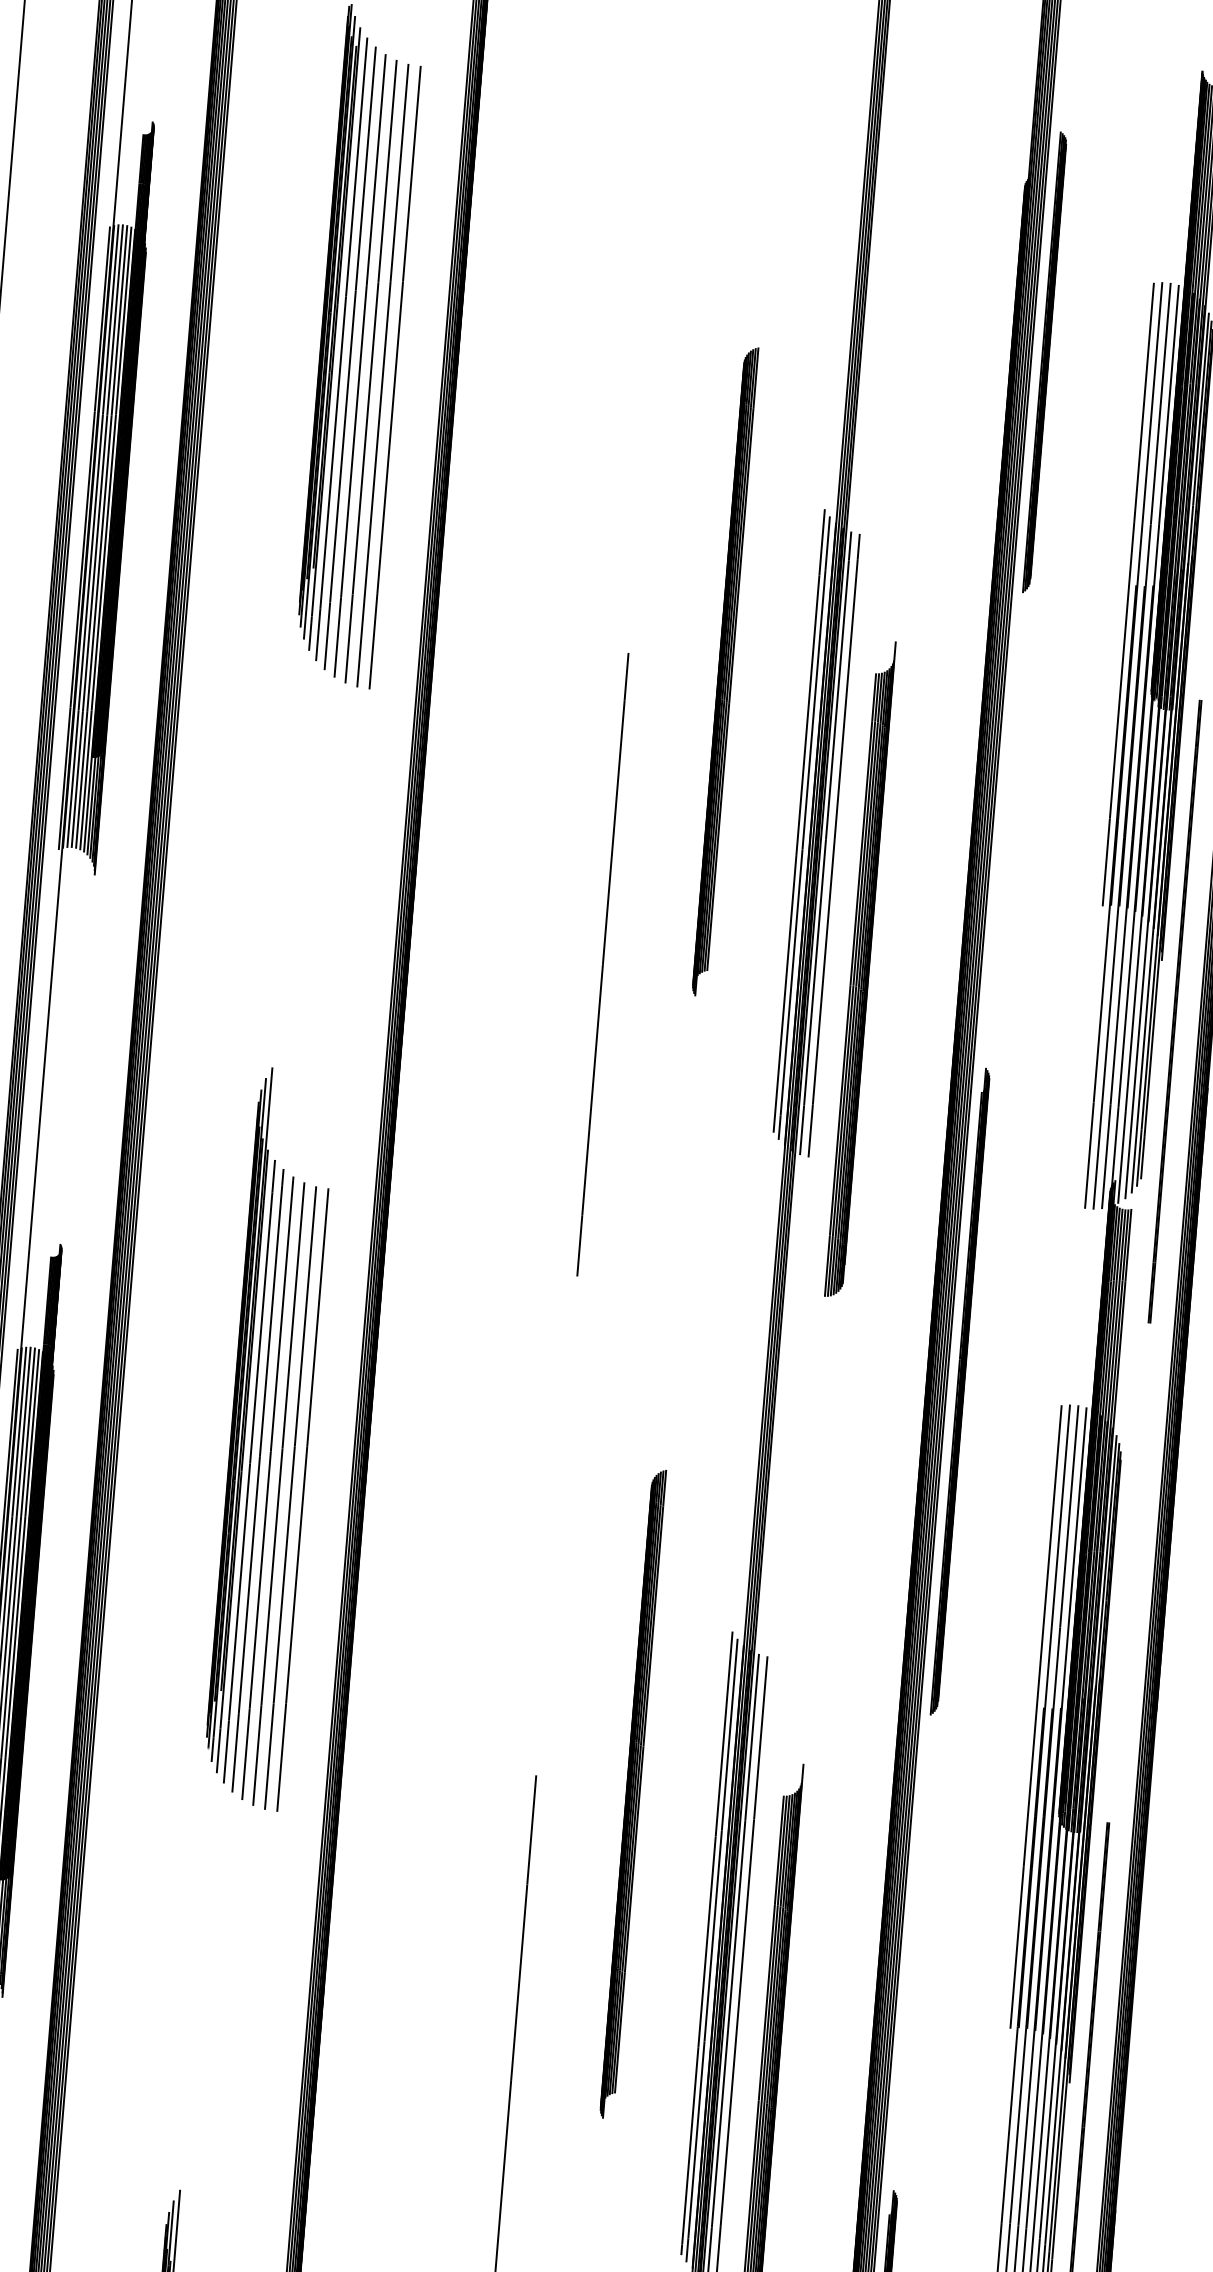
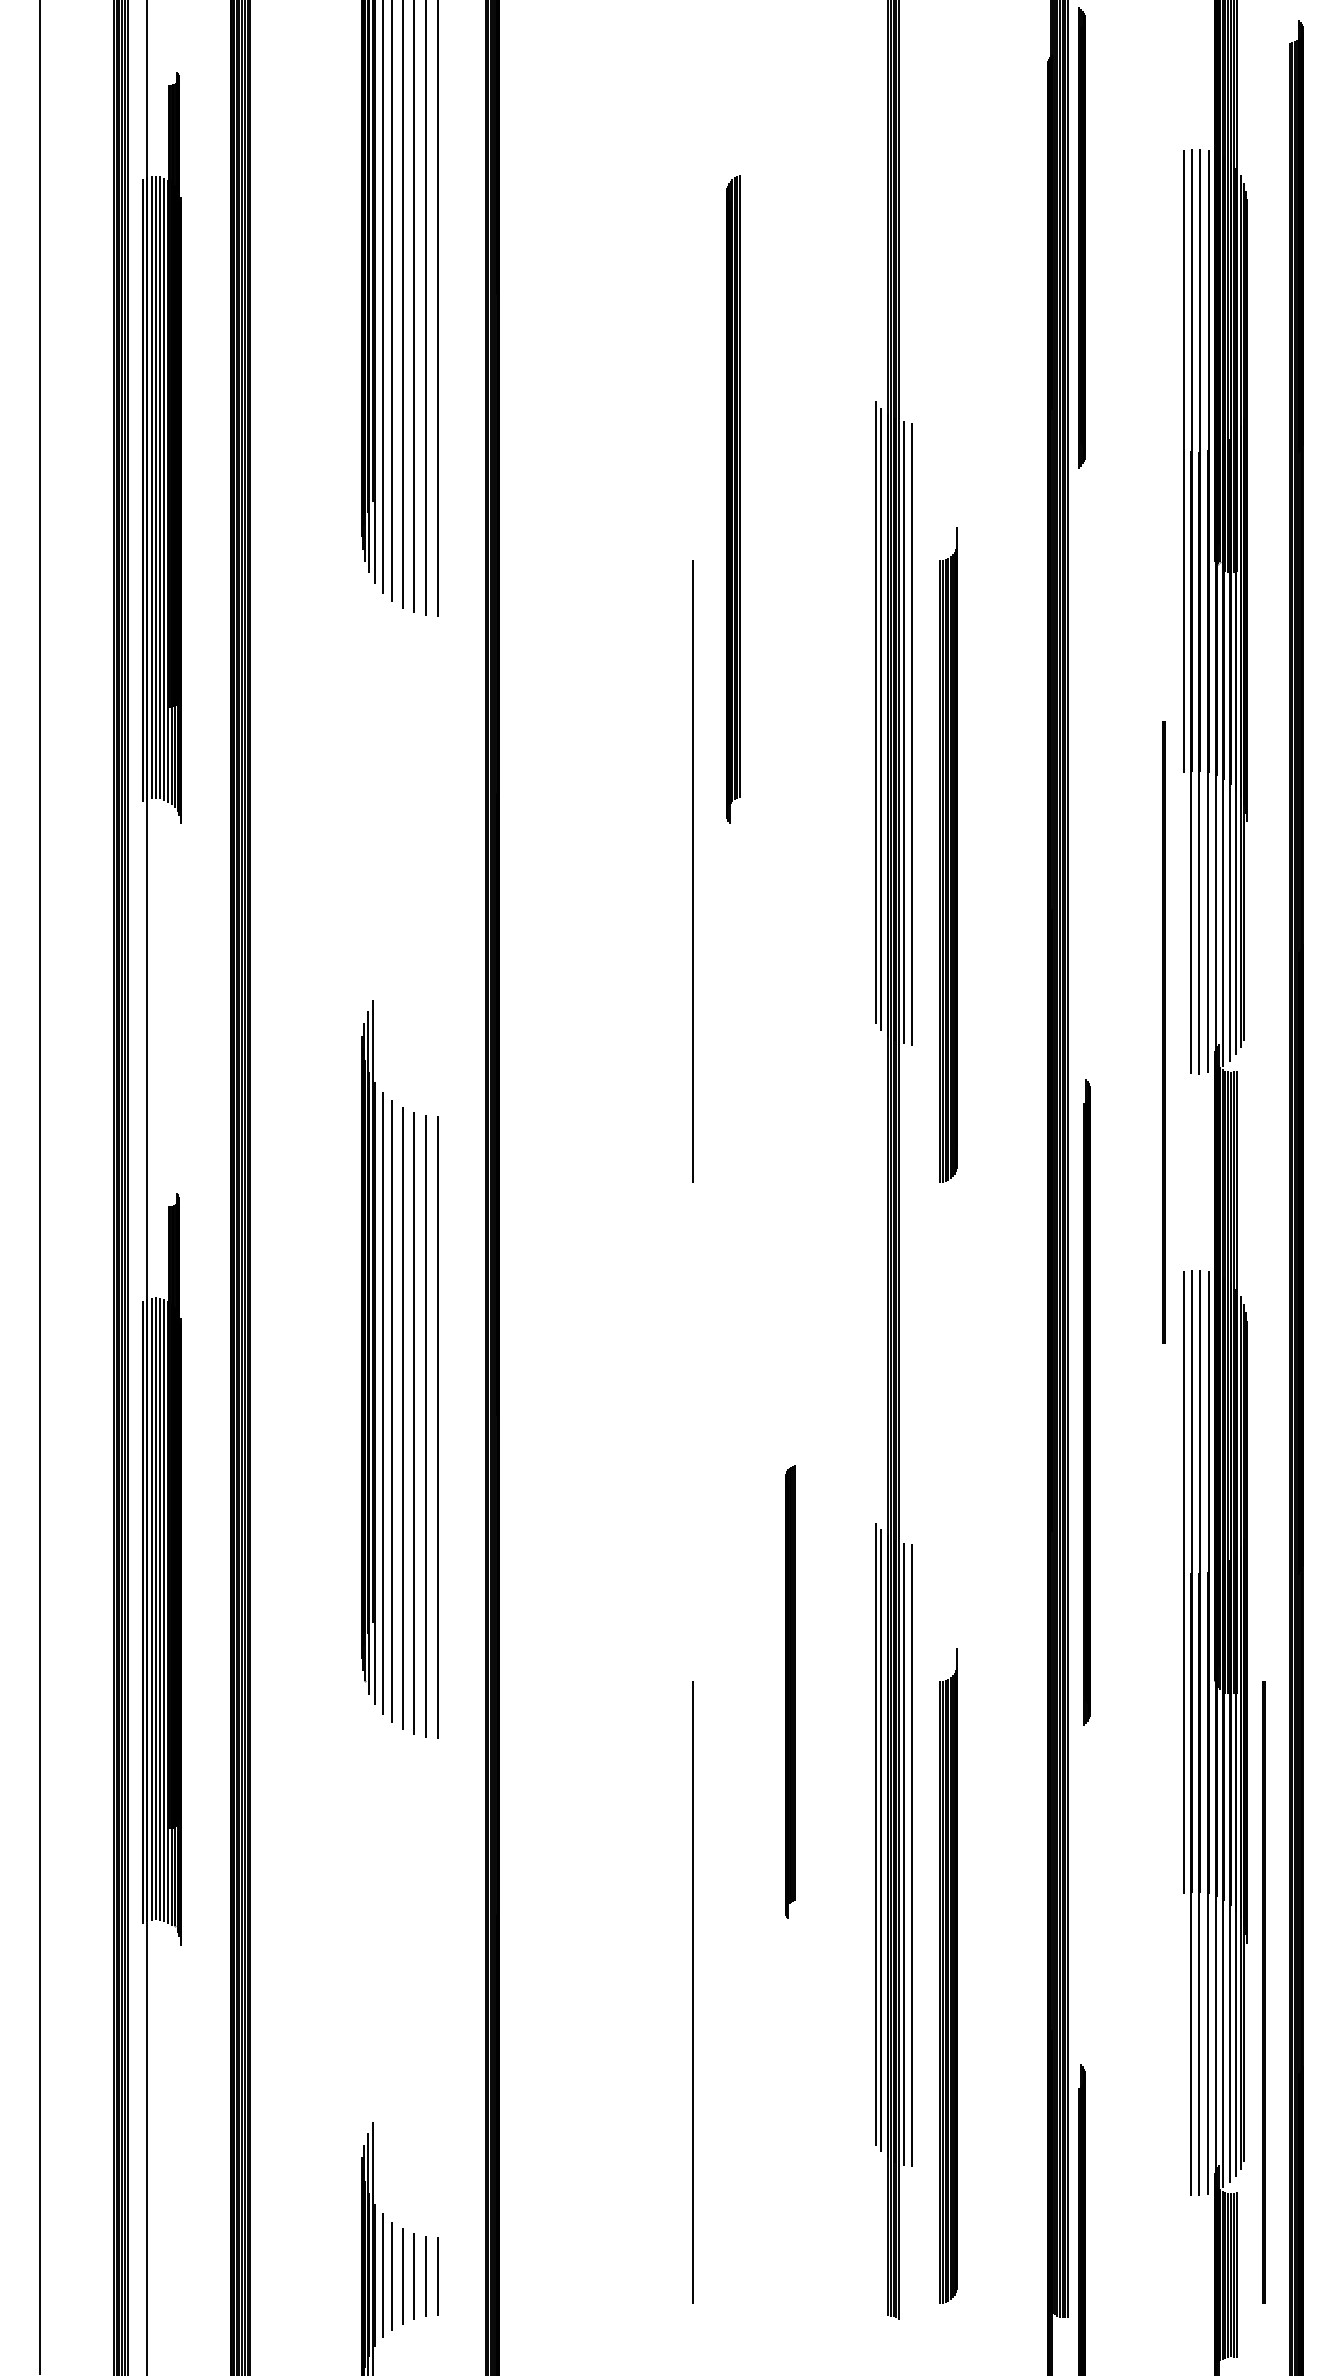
part: (725, 671) -> (733, 499), moved
line: (1174, 1011) -> (1163, 1032), moved
part: (959, 1392) -> (1086, 1402), moved
part: (633, 1794) -> (790, 1692), size x0.7

